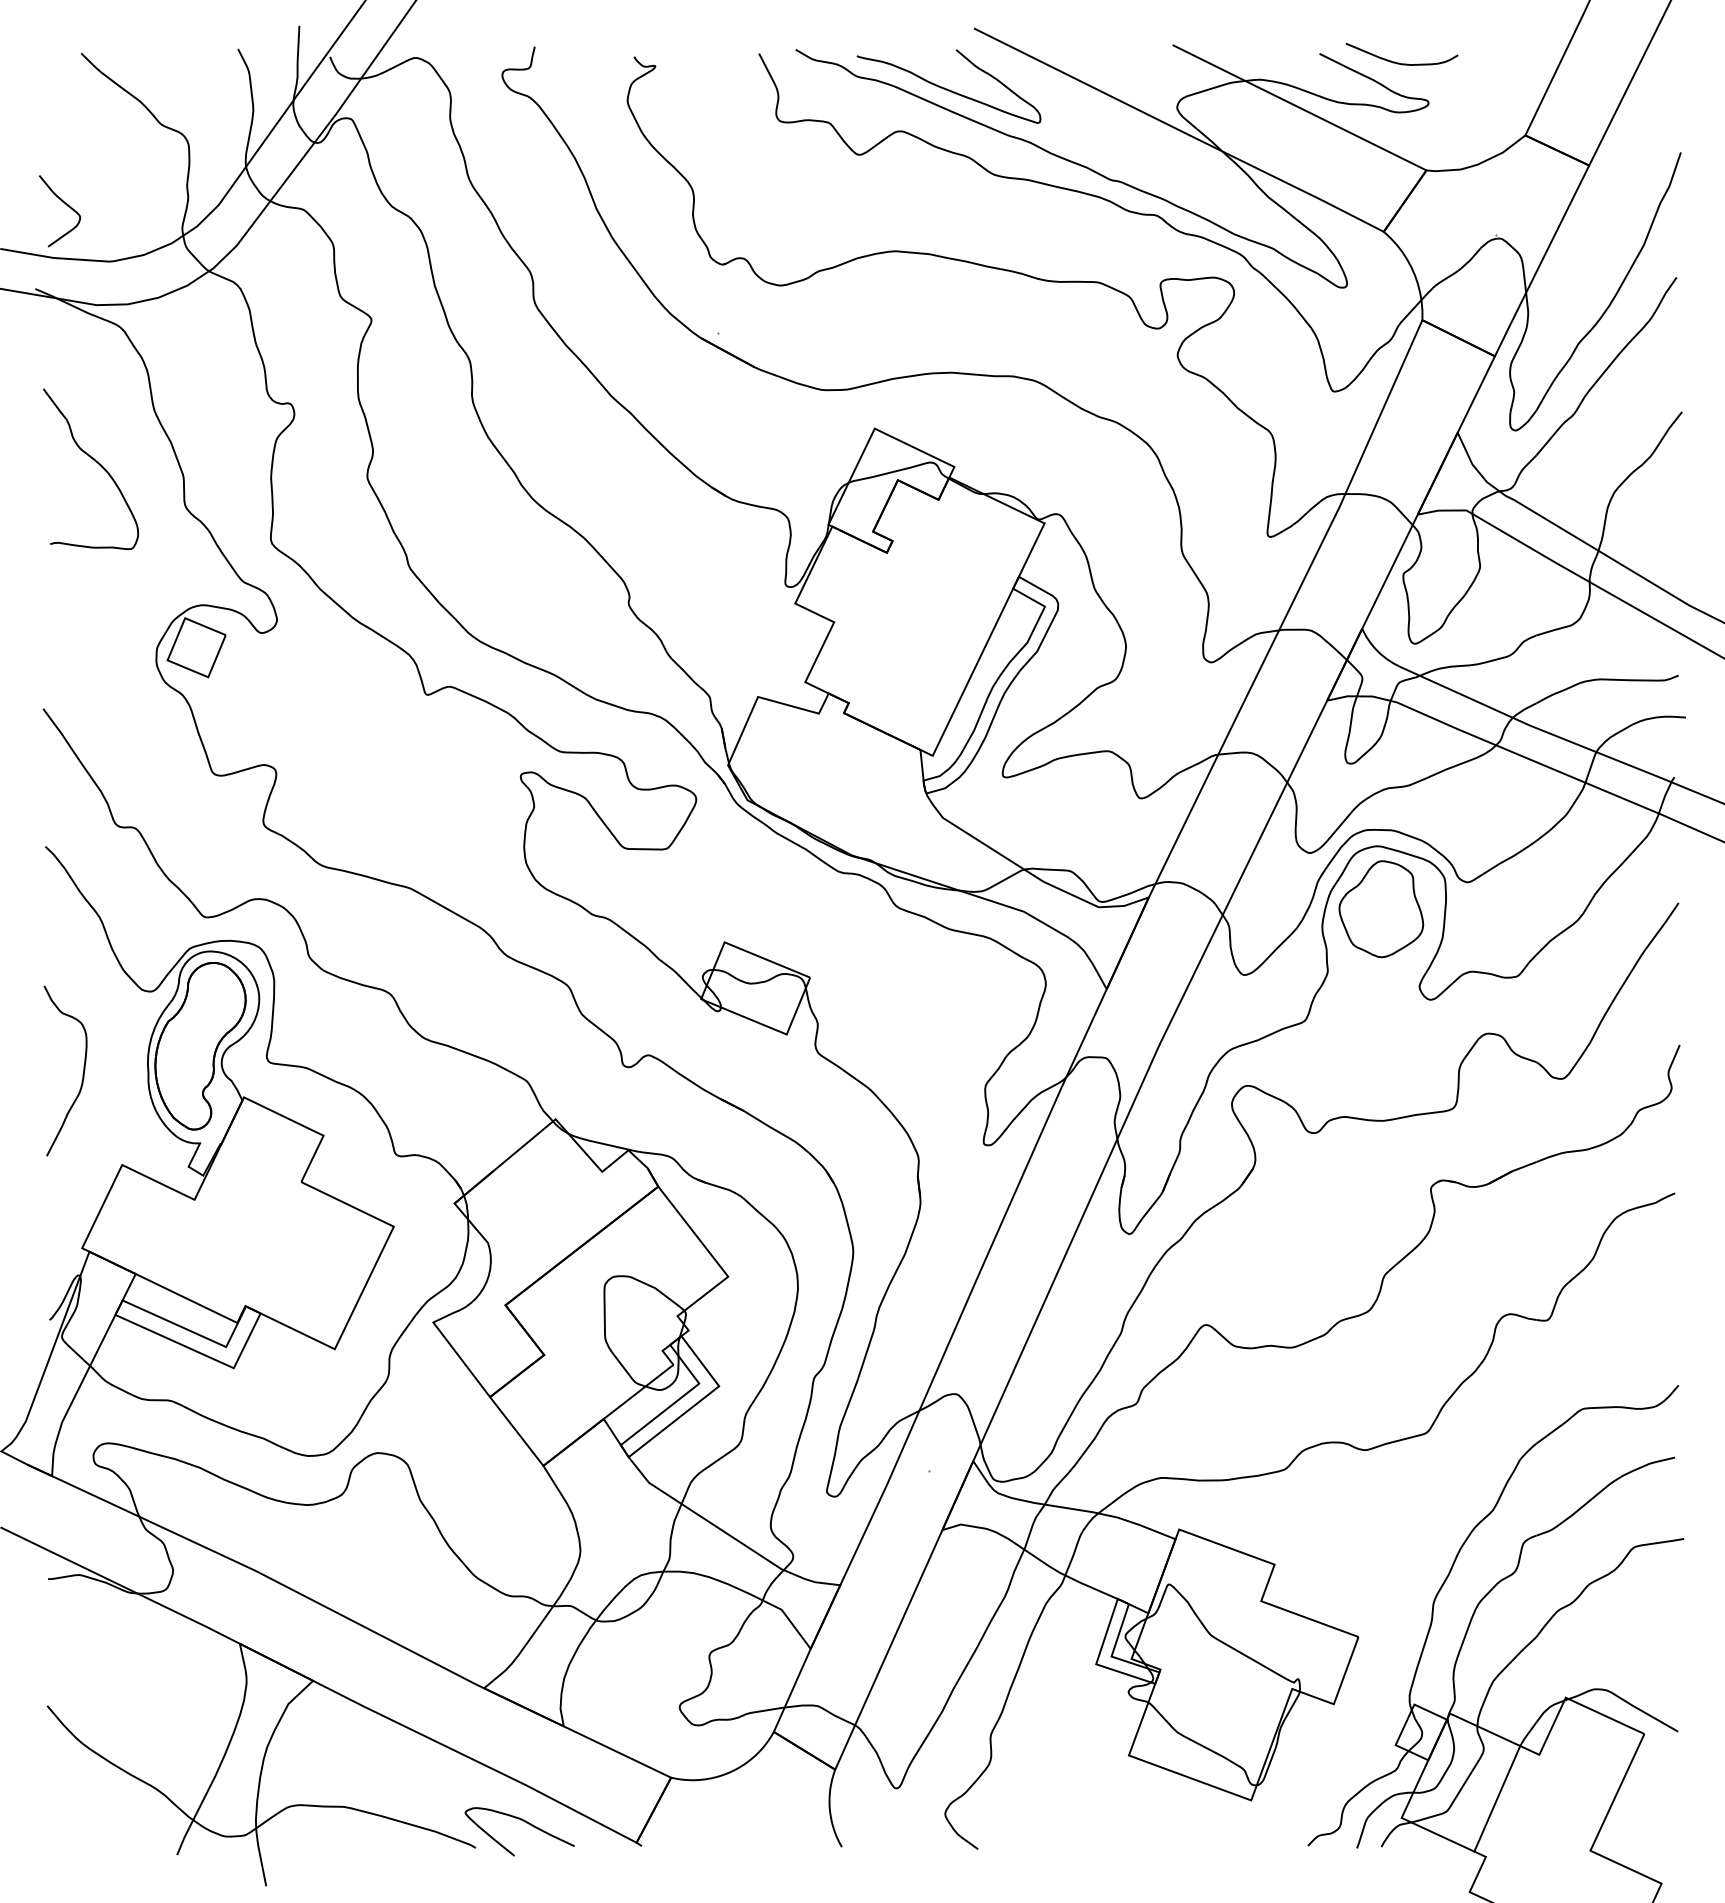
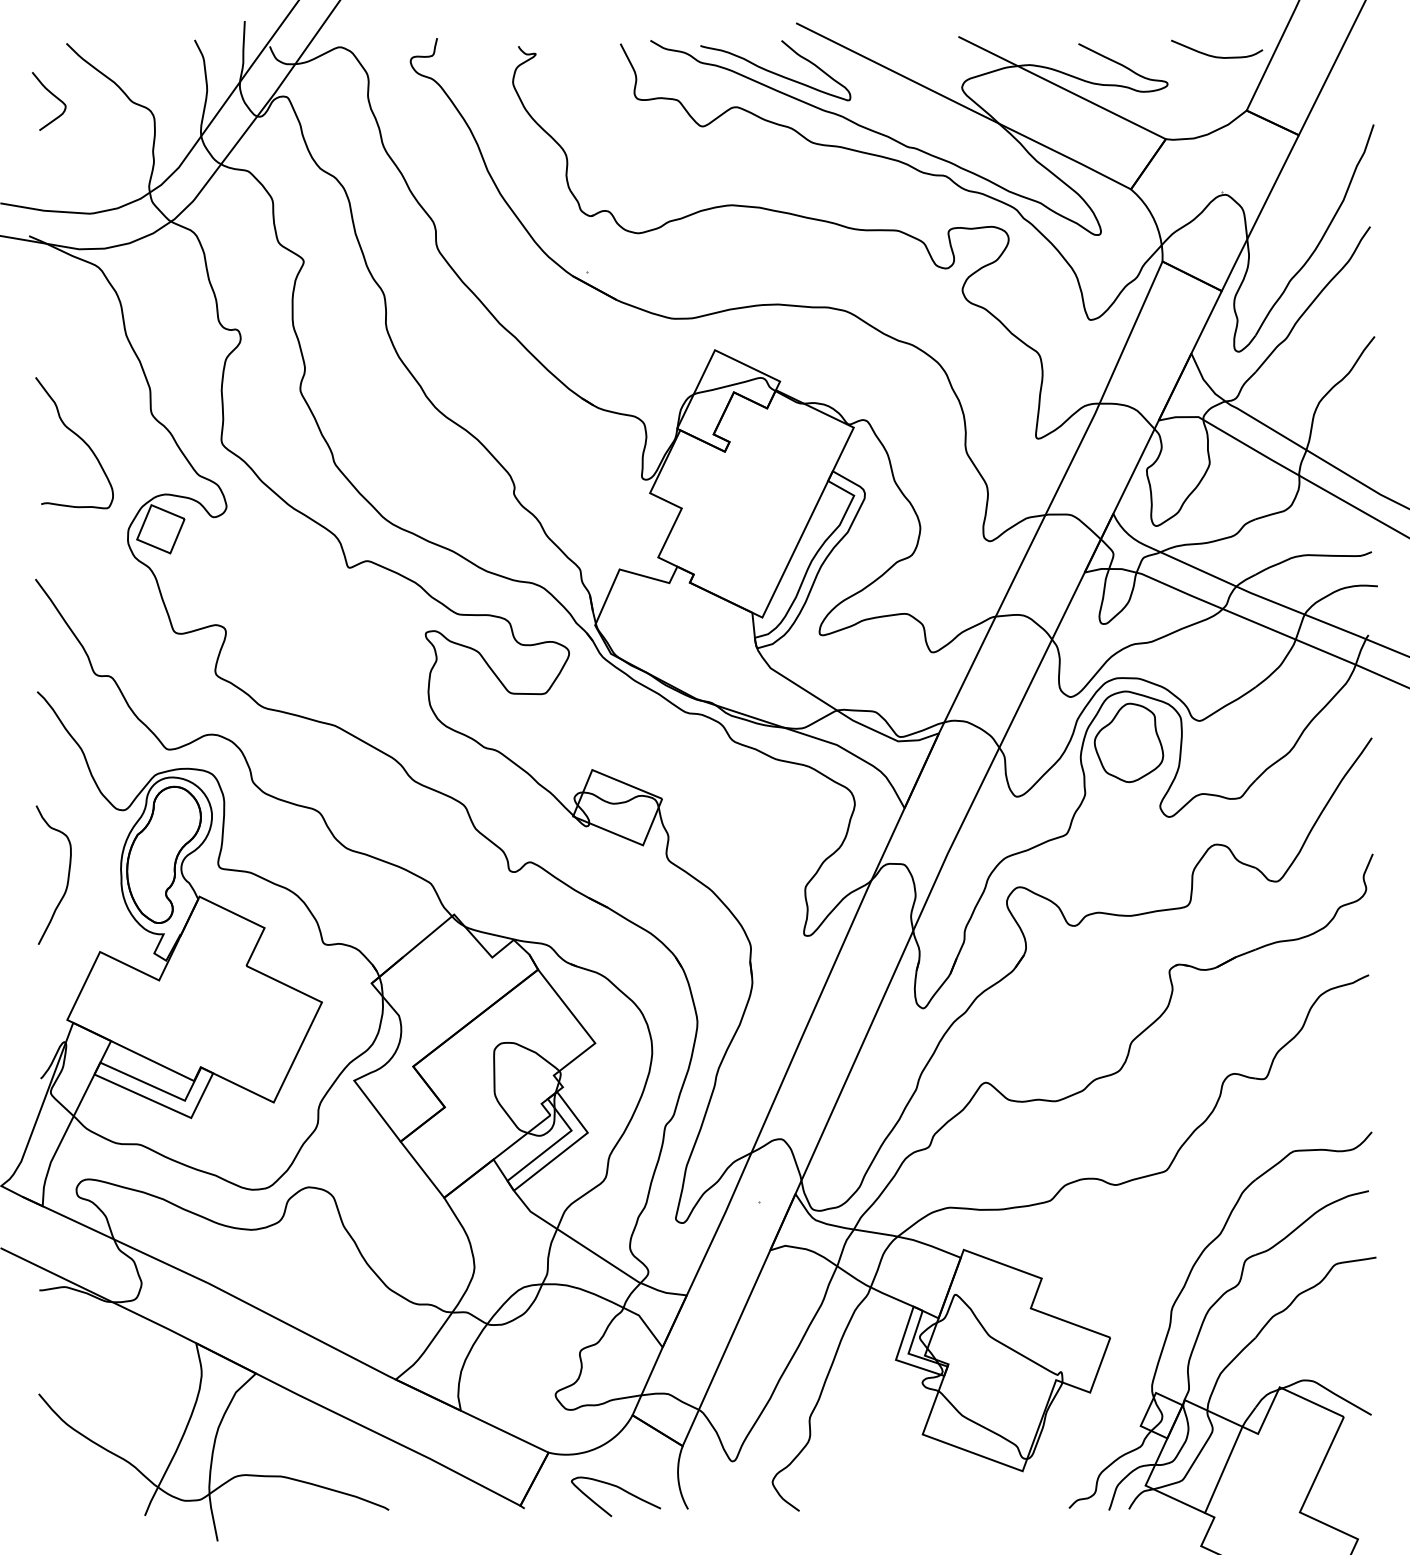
curve: (1399, 62) -> (1214, 55), moved
curve: (65, 204) -> (53, 95), moved
curve: (94, 461) -> (77, 436), moved
curve: (526, 1823) -> (621, 1490), moved

